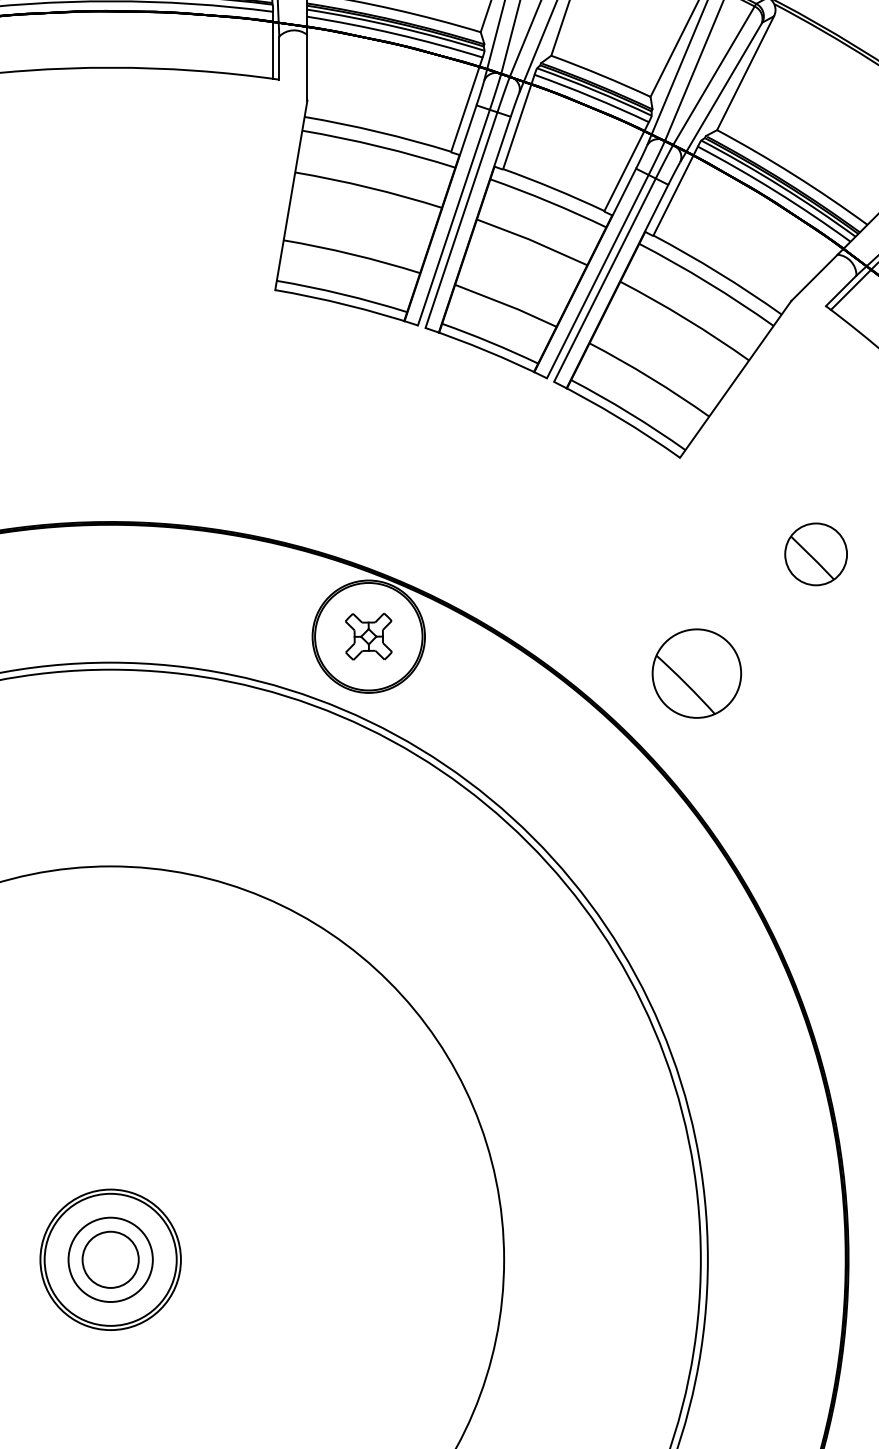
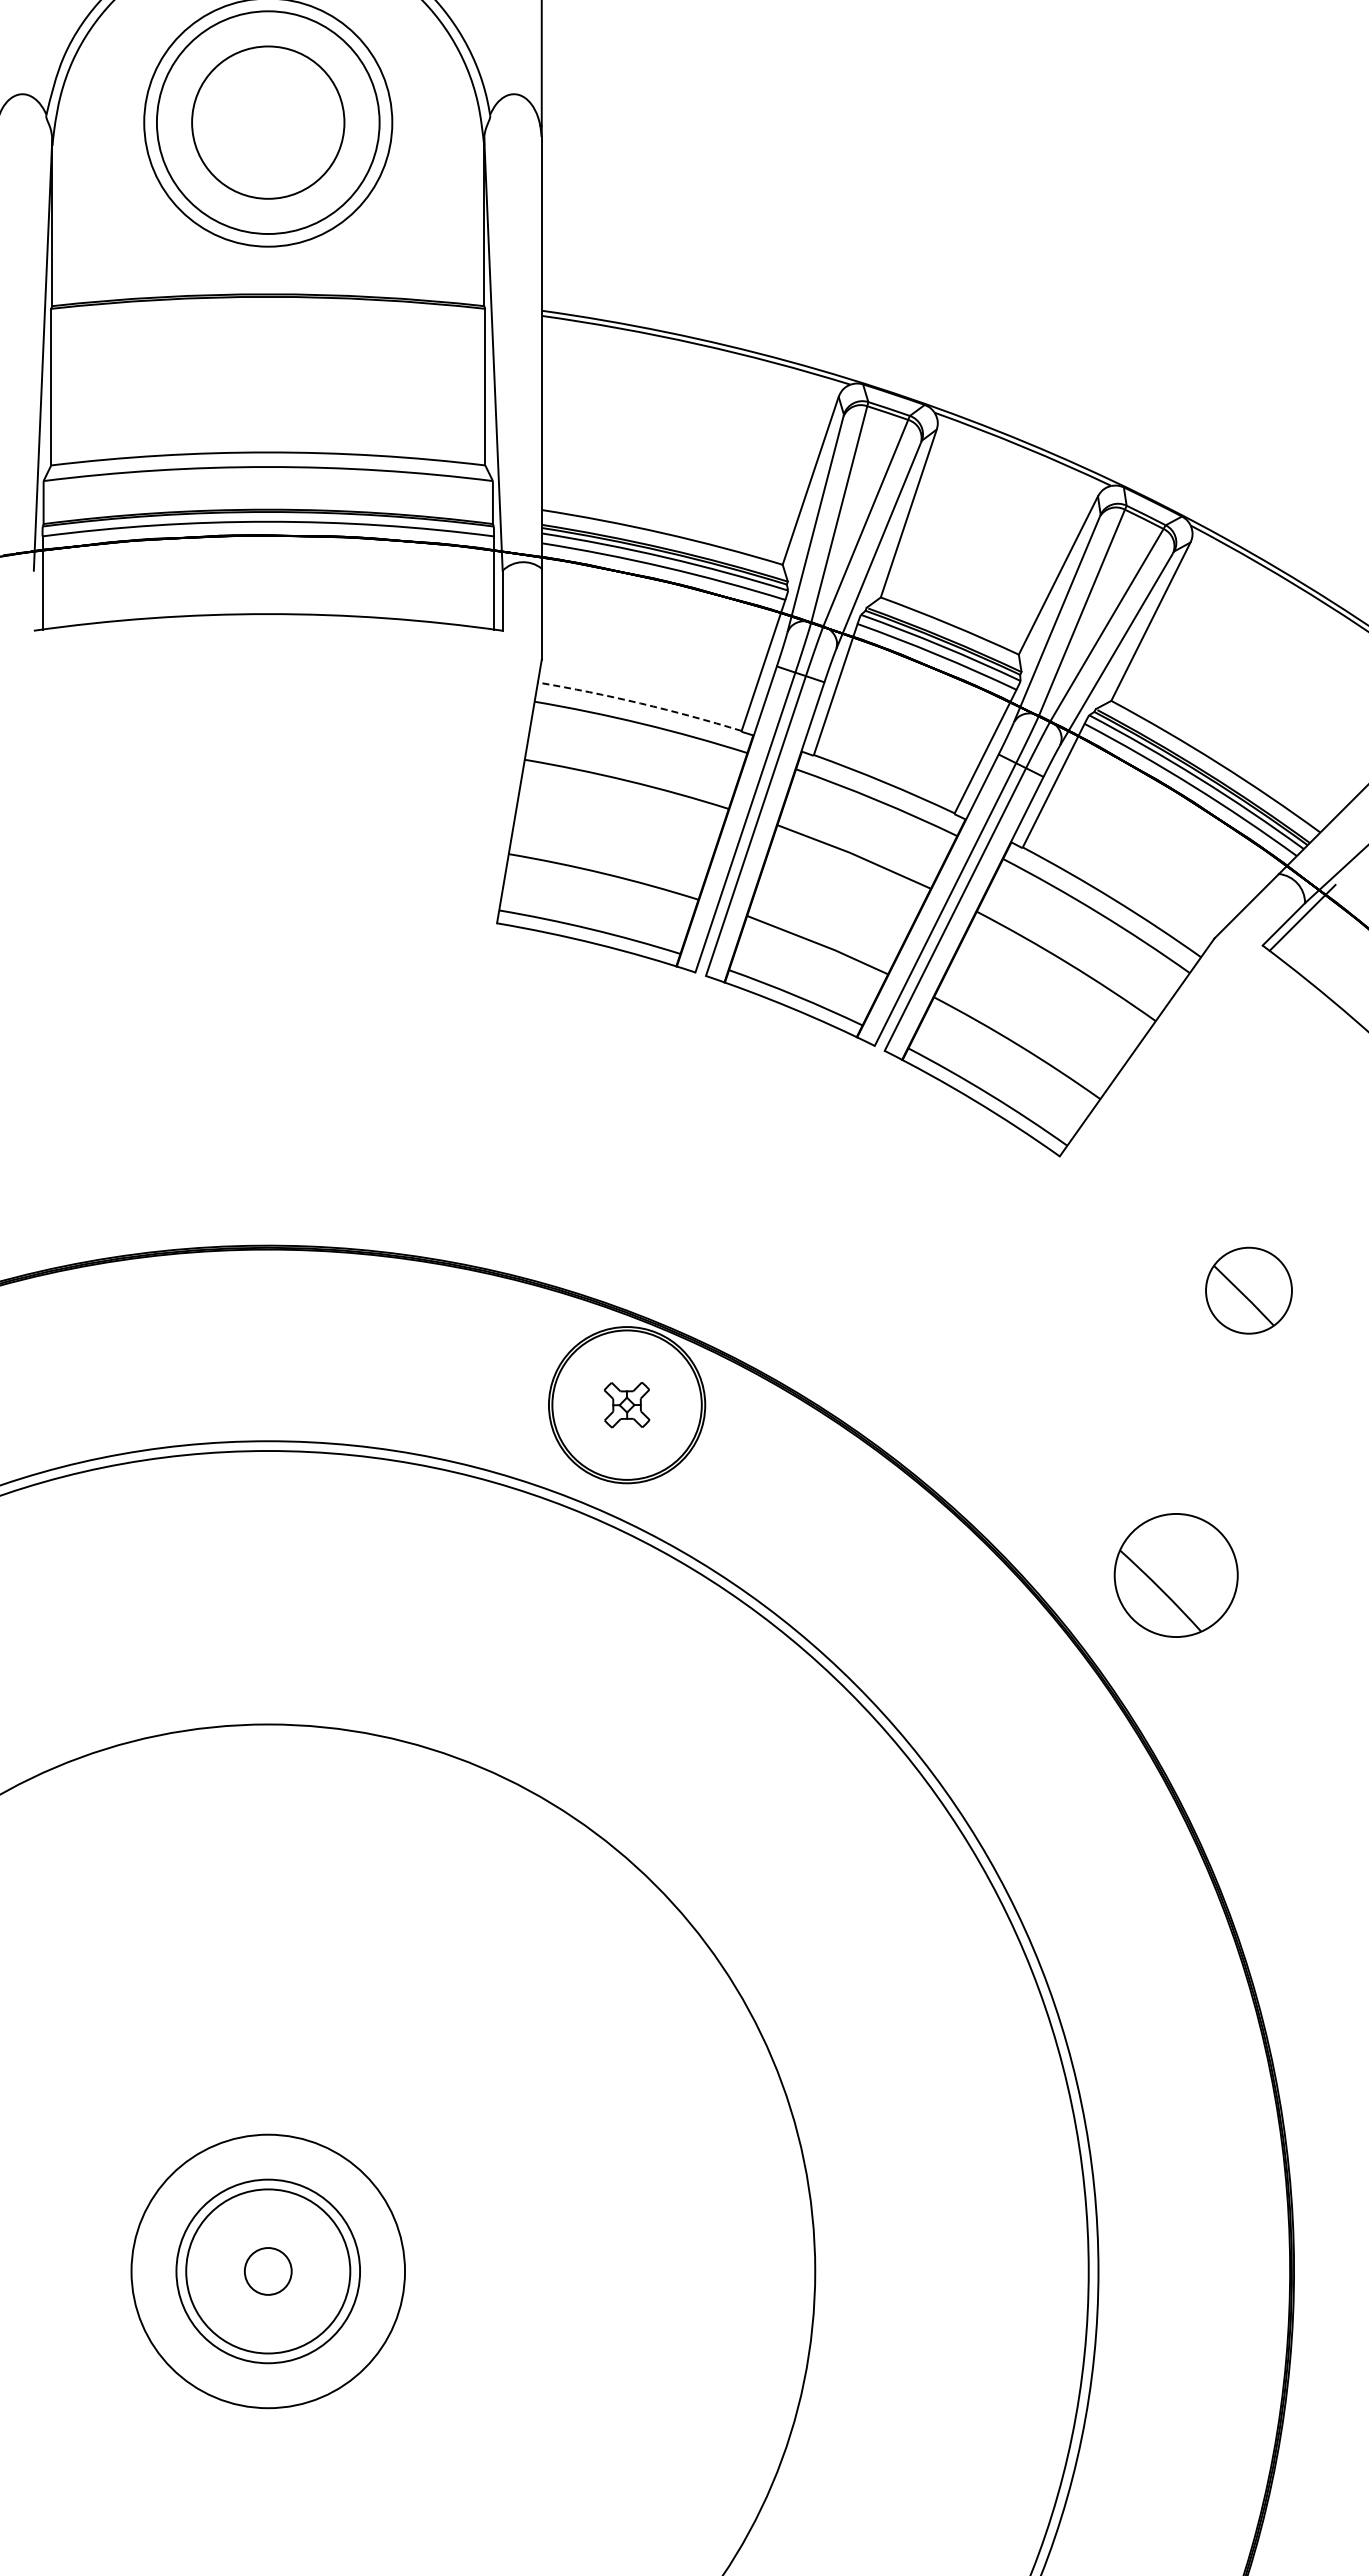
arc: (378, 132) -> (640, 703), solid -> dashed
part: (368, 636) -> (626, 1404), size x0.7
part: (696, 673) -> (1175, 1575), moved
circle: (110, 1259) -> (267, 2271), size x1.4
circle: (110, 1259) -> (267, 2271), size x1.4
circle: (110, 1259) -> (268, 2271), size x0.6

